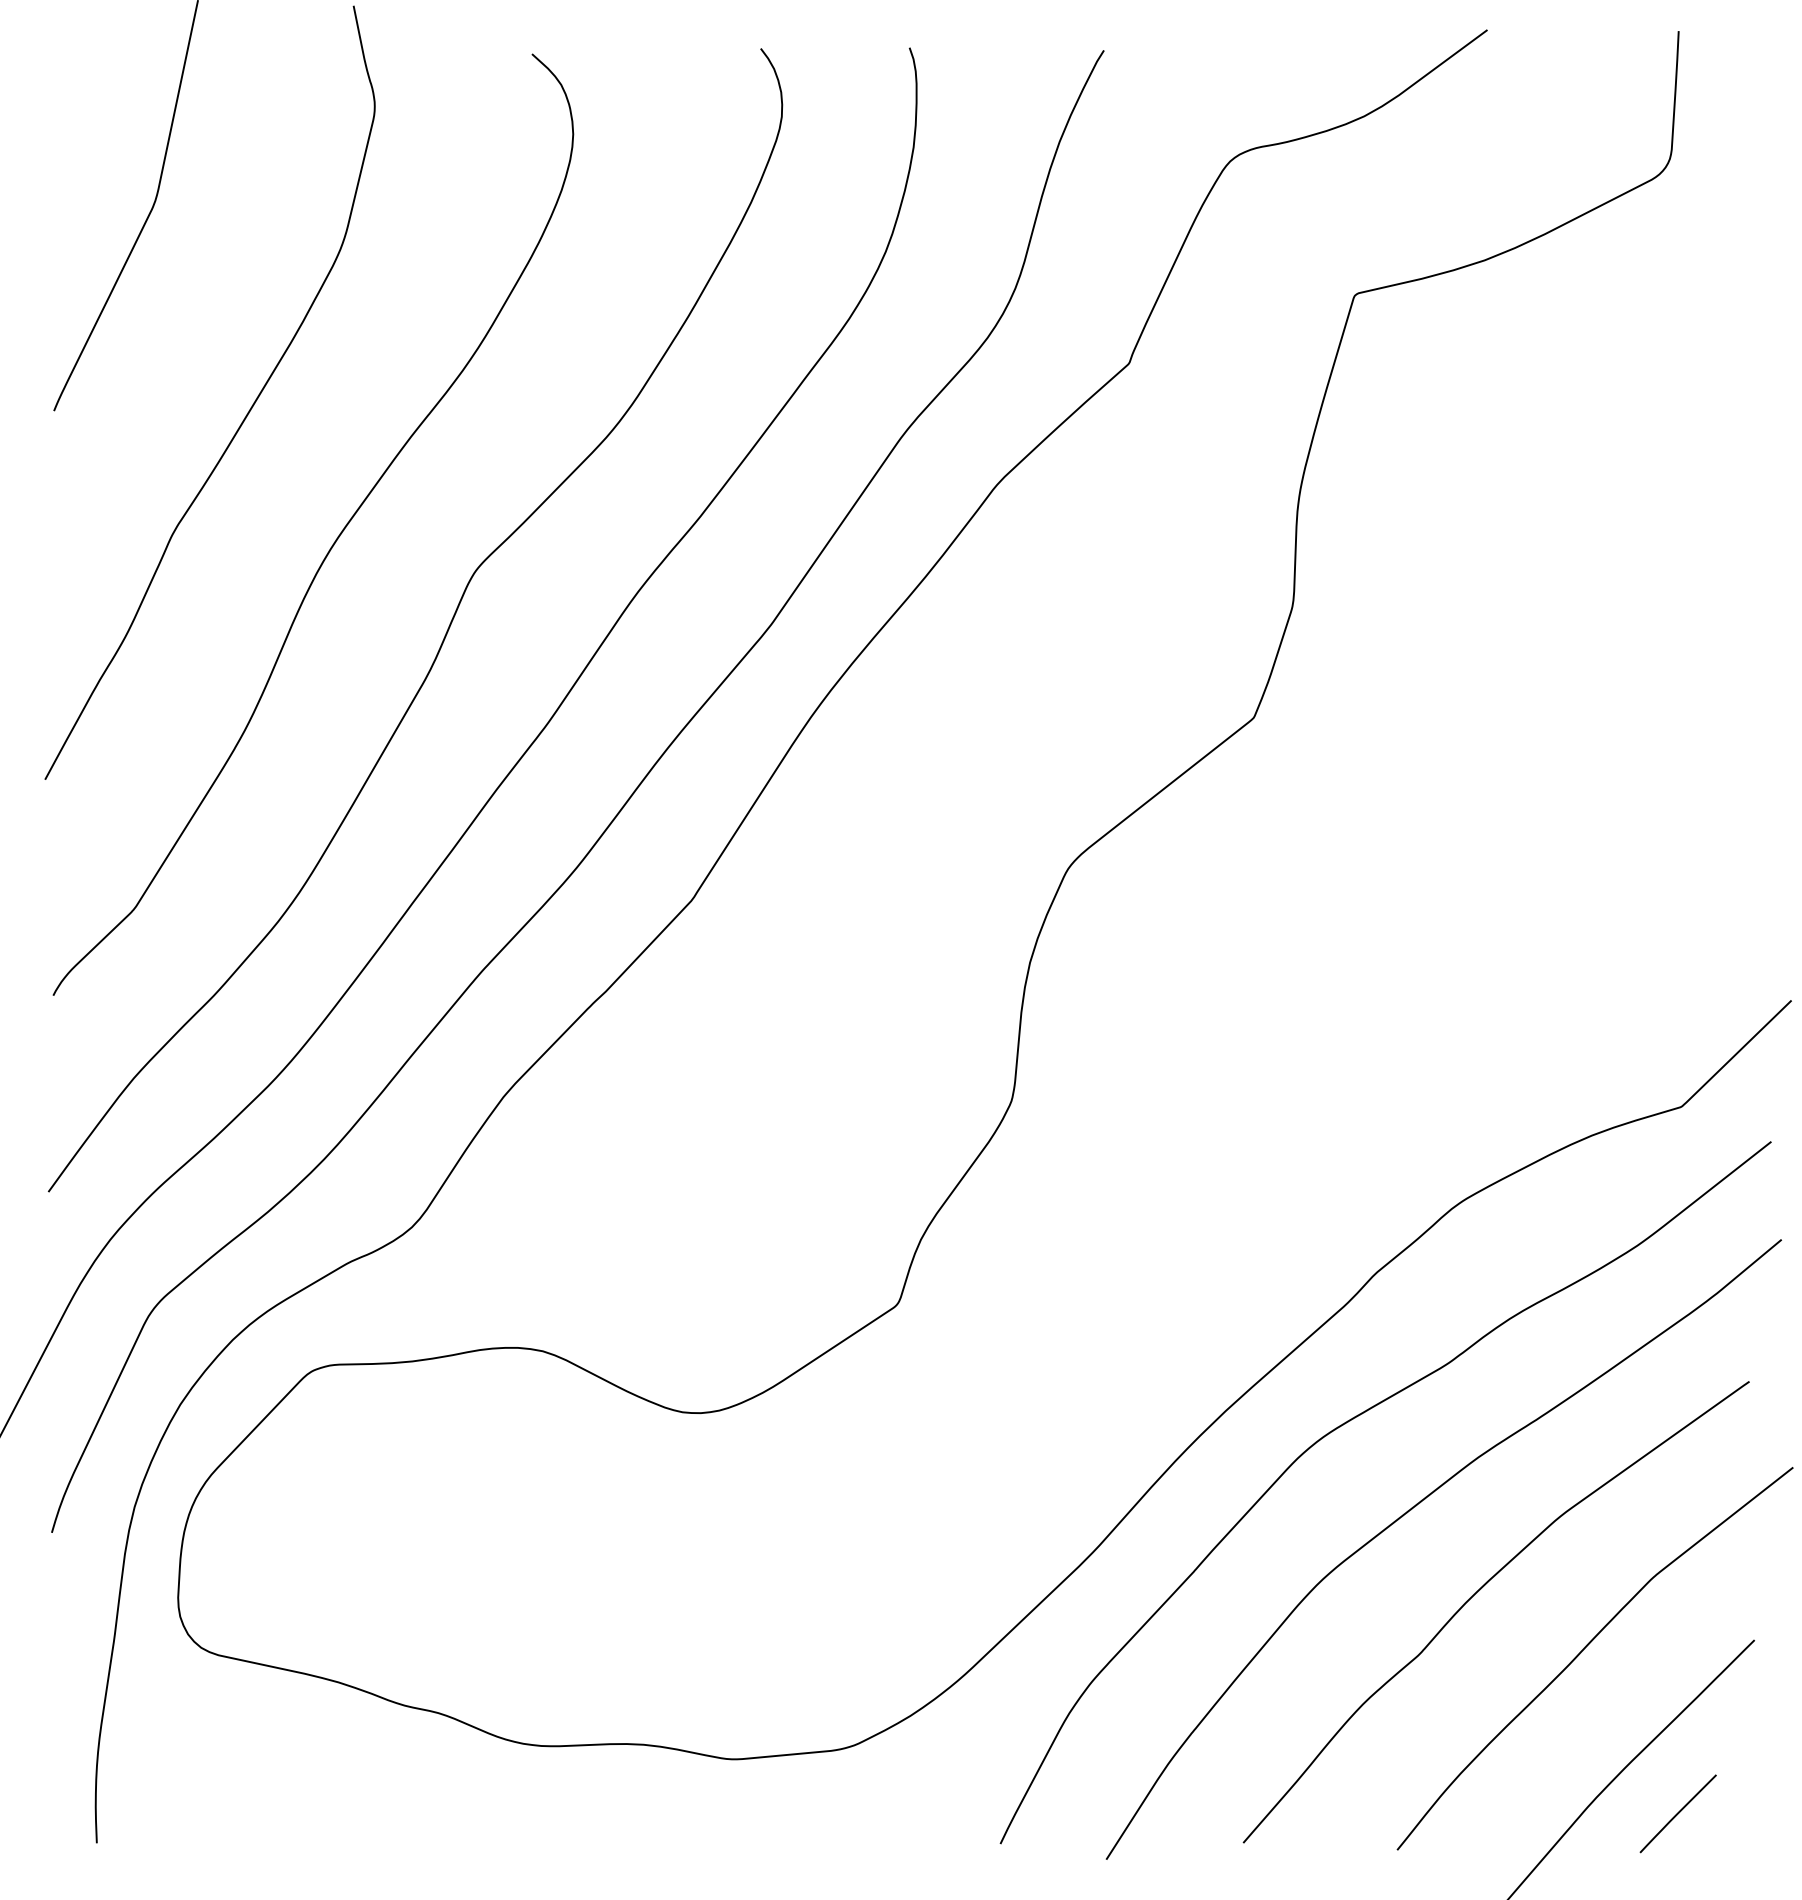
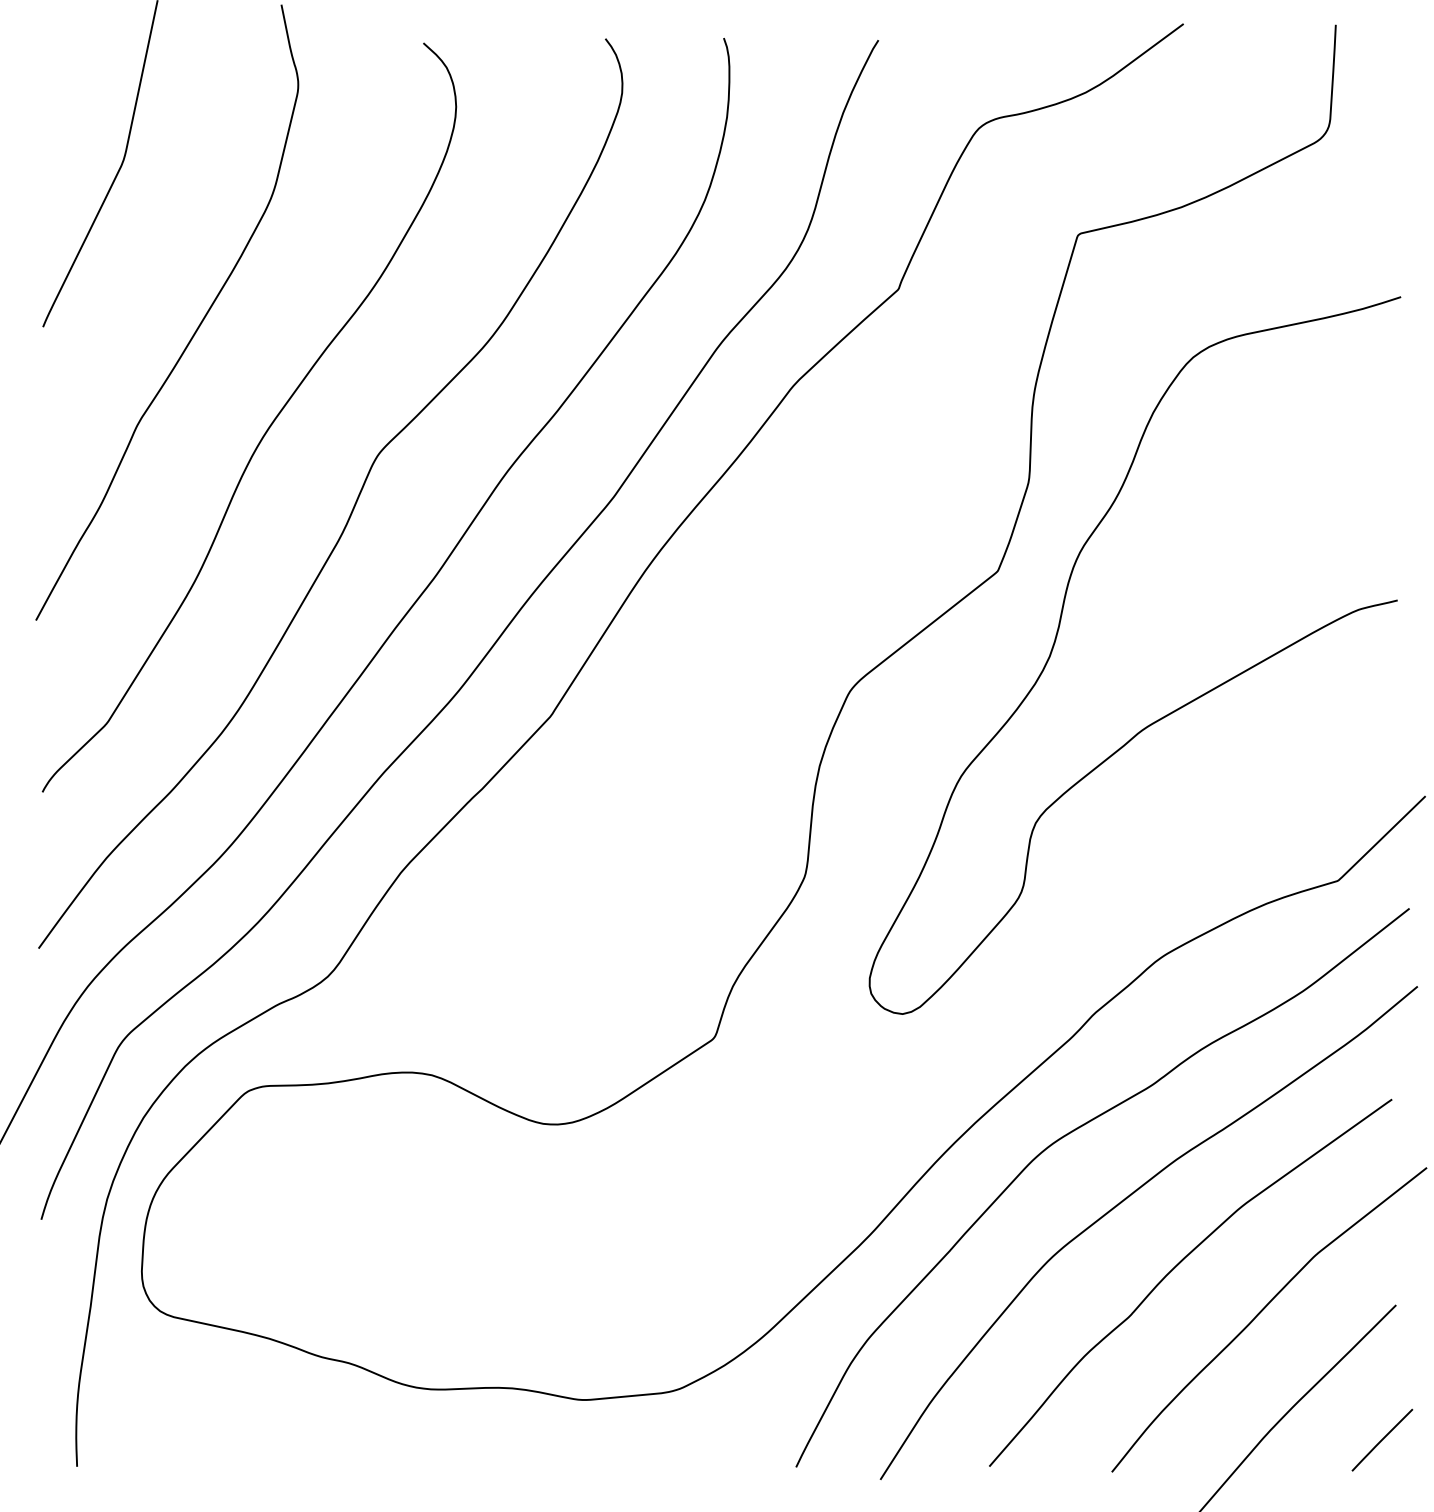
curve: (1470, 895) -> (1170, 712), added
line: (1677, 1813) -> (1381, 1439), moved

